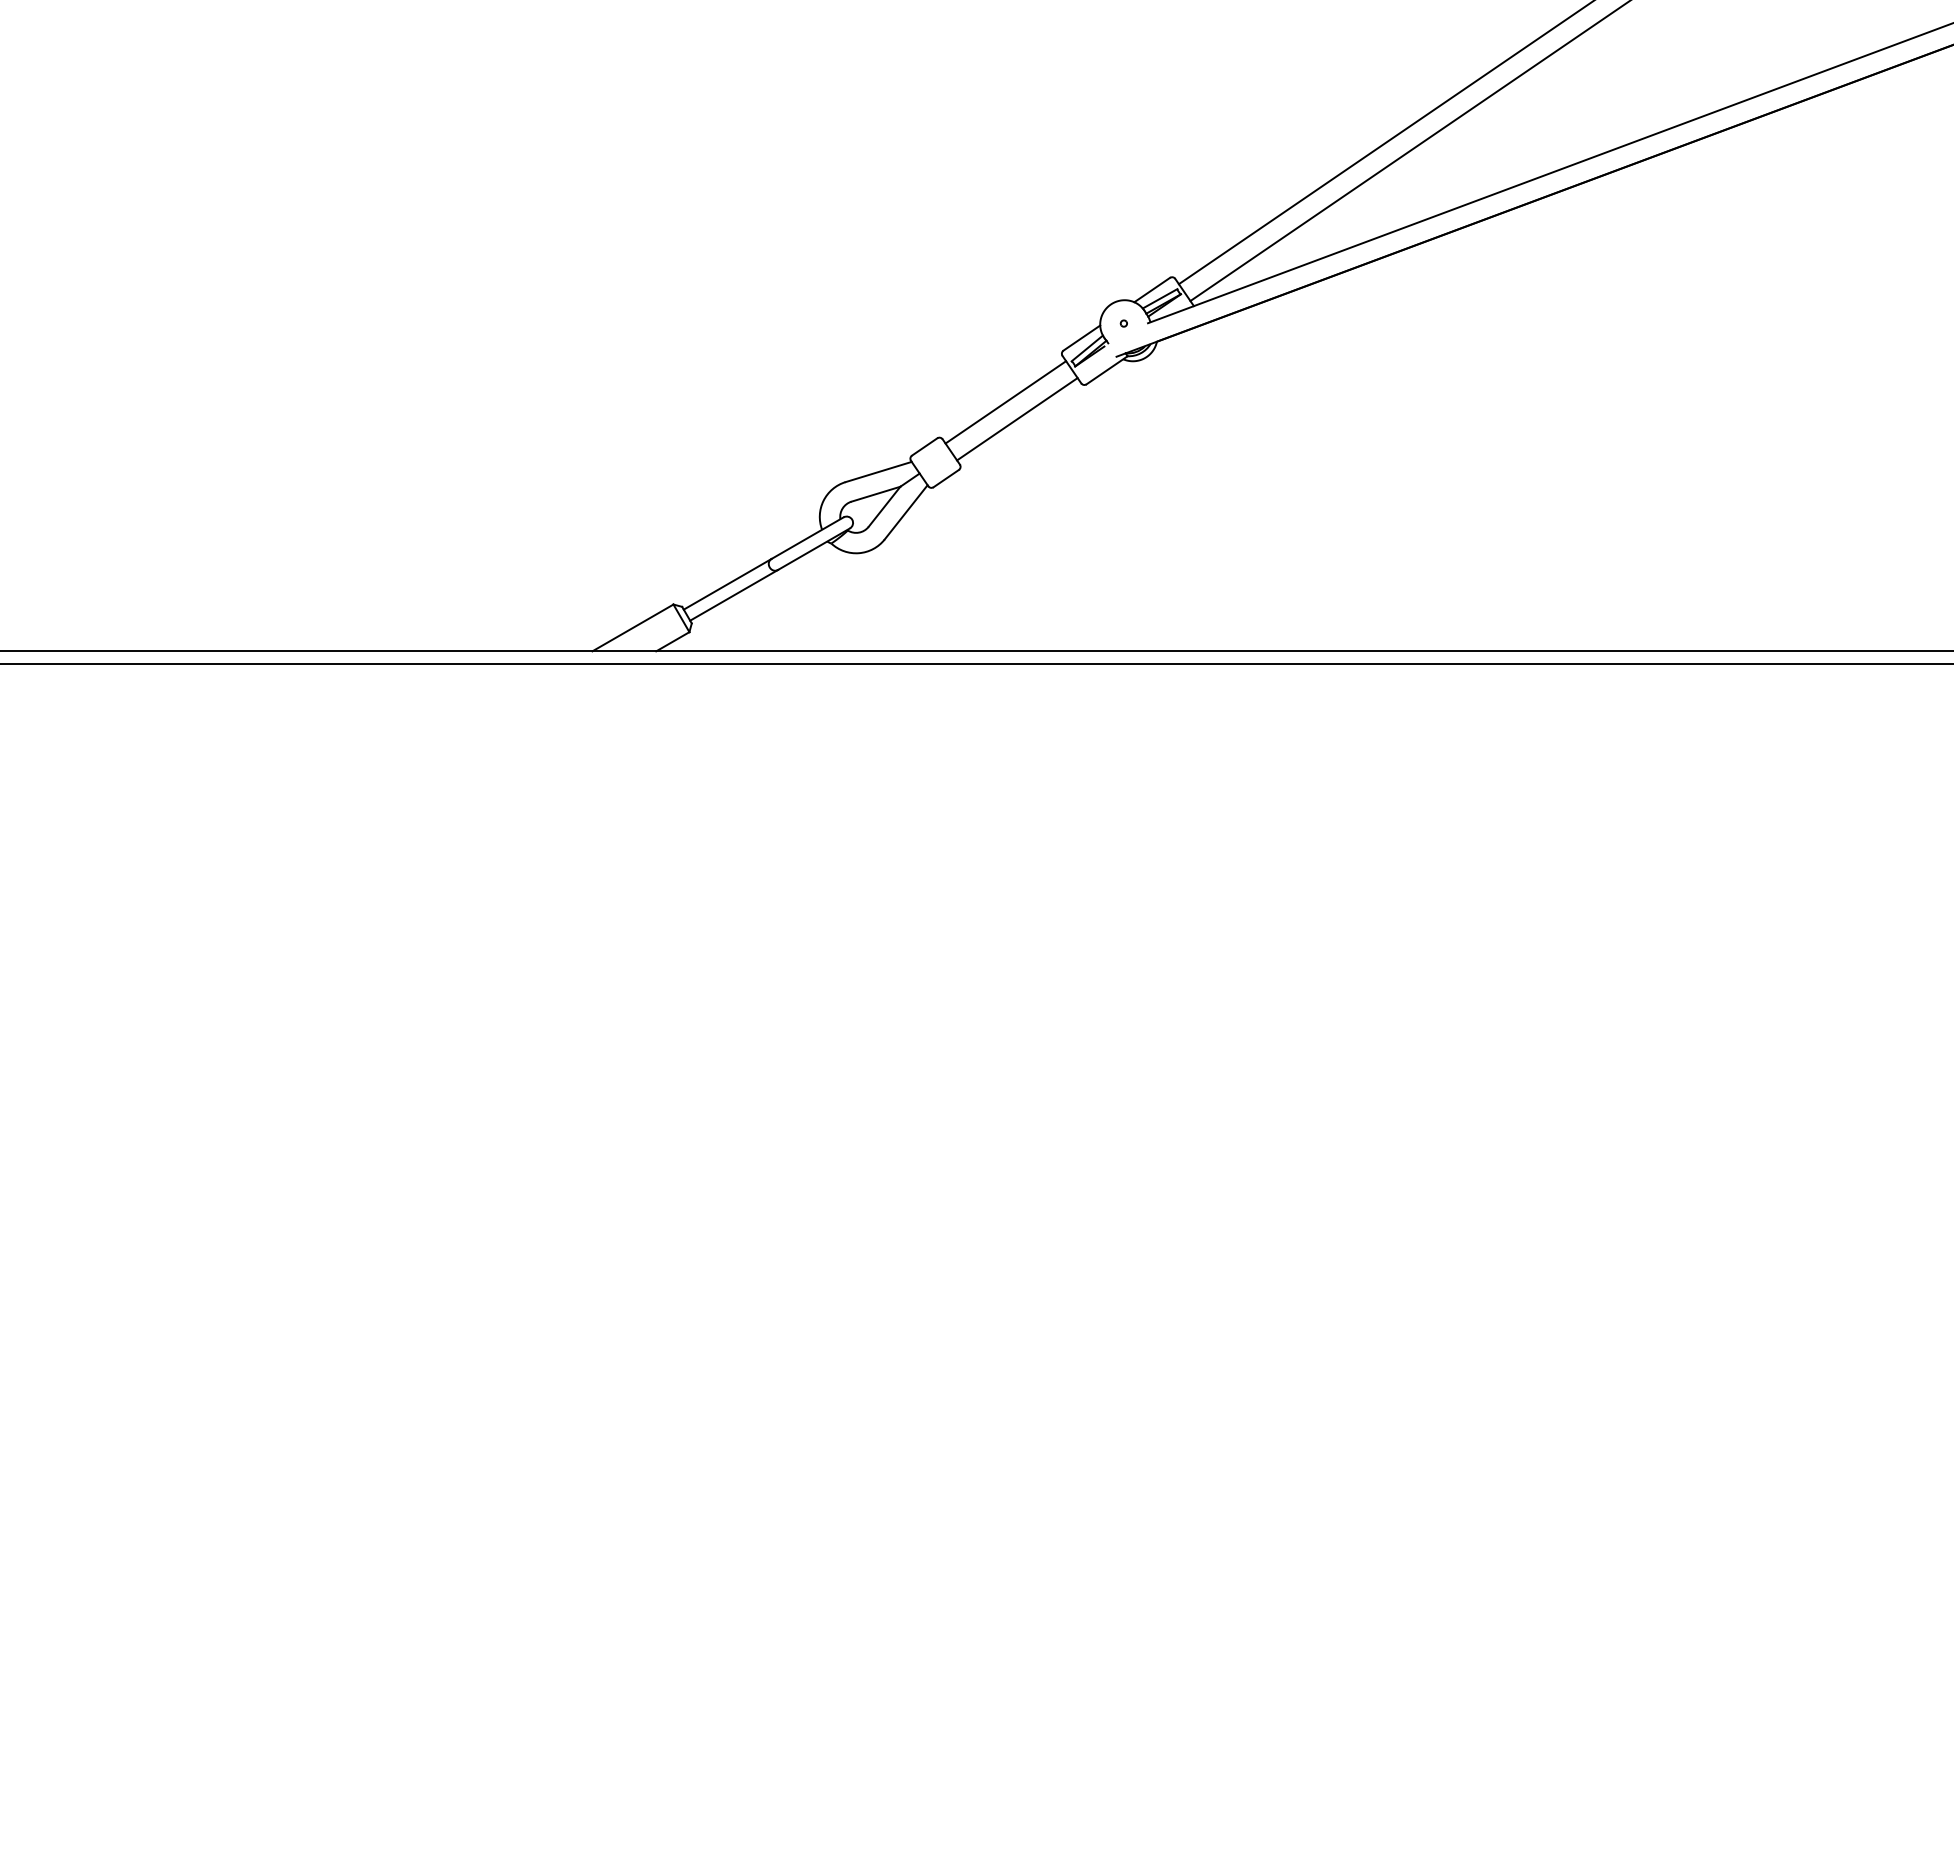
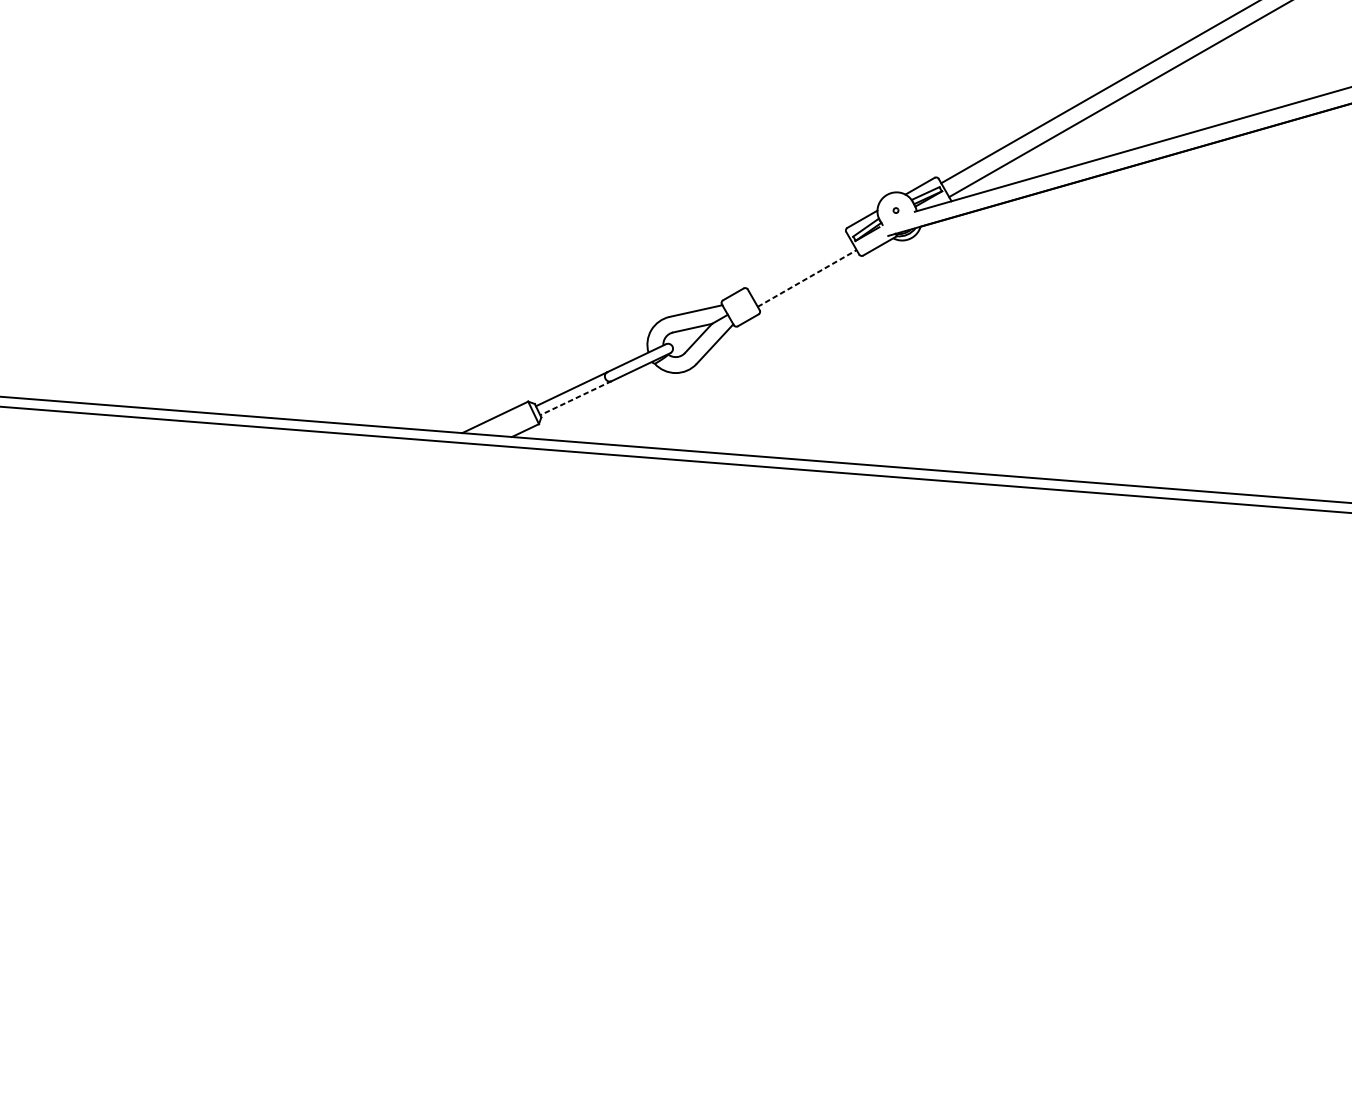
line: (1005, 402) -> (799, 264), removed
line: (1017, 418) -> (807, 277), solid -> dashed
line: (734, 595) -> (576, 398), solid -> dashed

